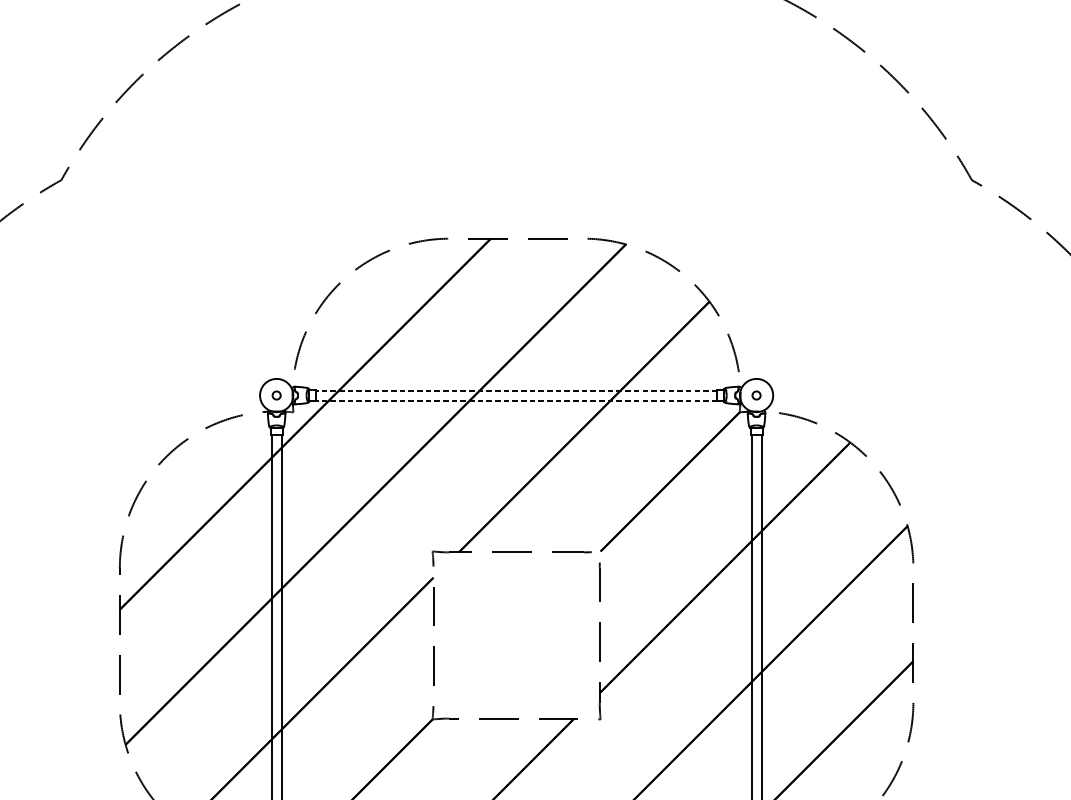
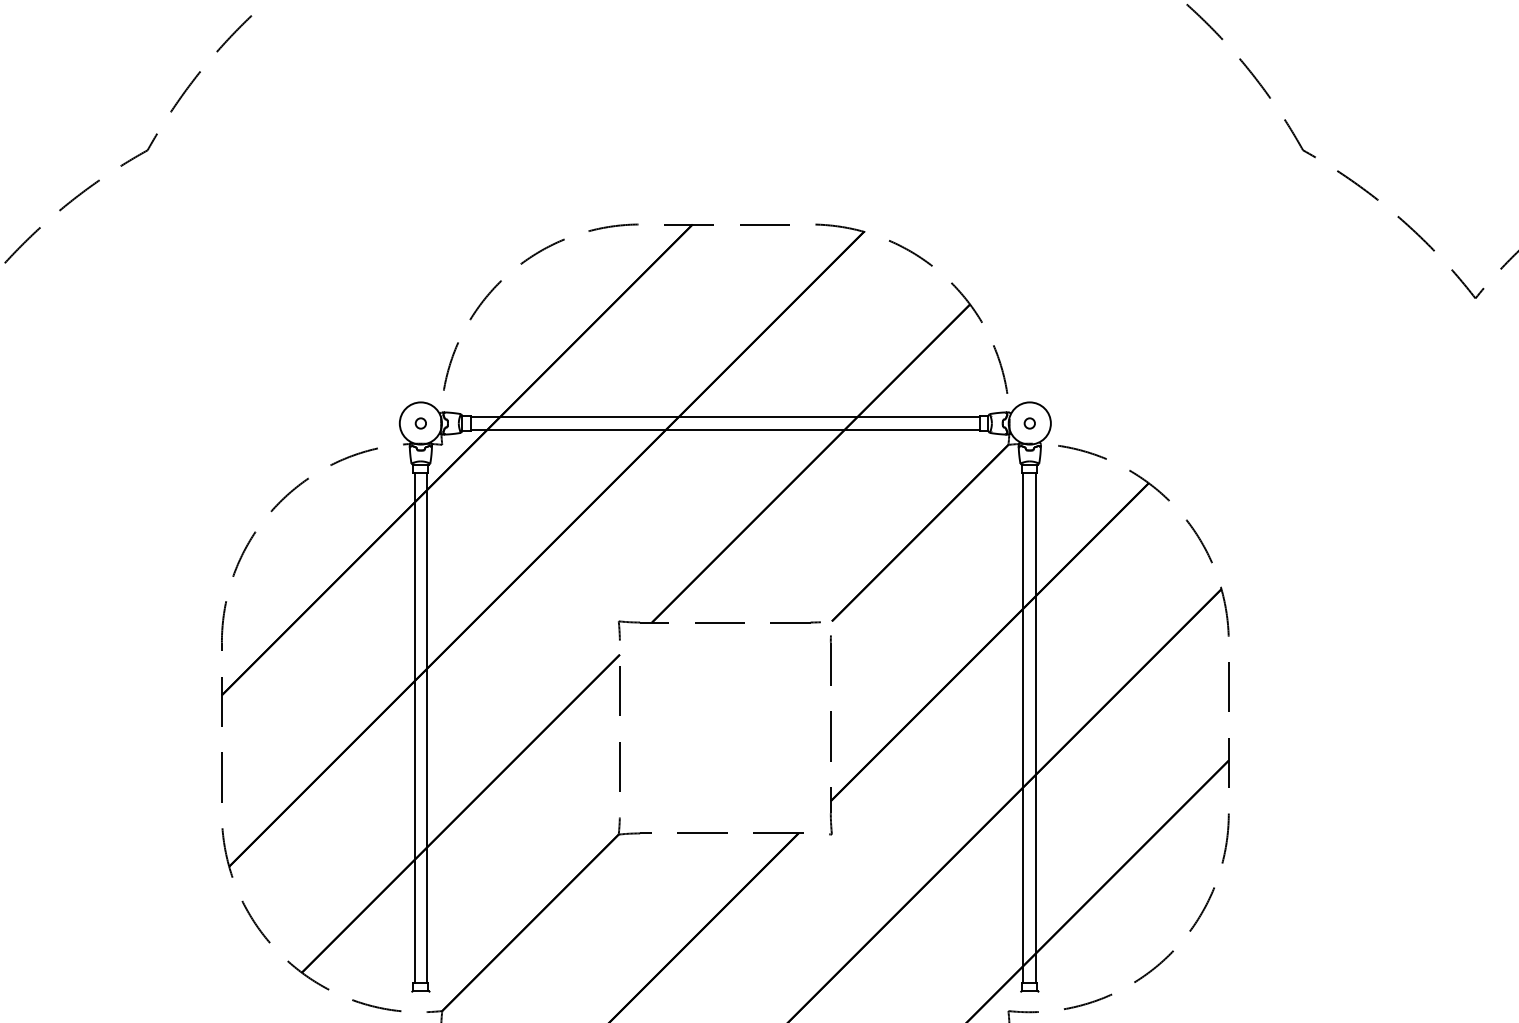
line: (516, 390) -> (725, 417), dashed -> solid
line: (516, 400) -> (725, 429), dashed -> solid

